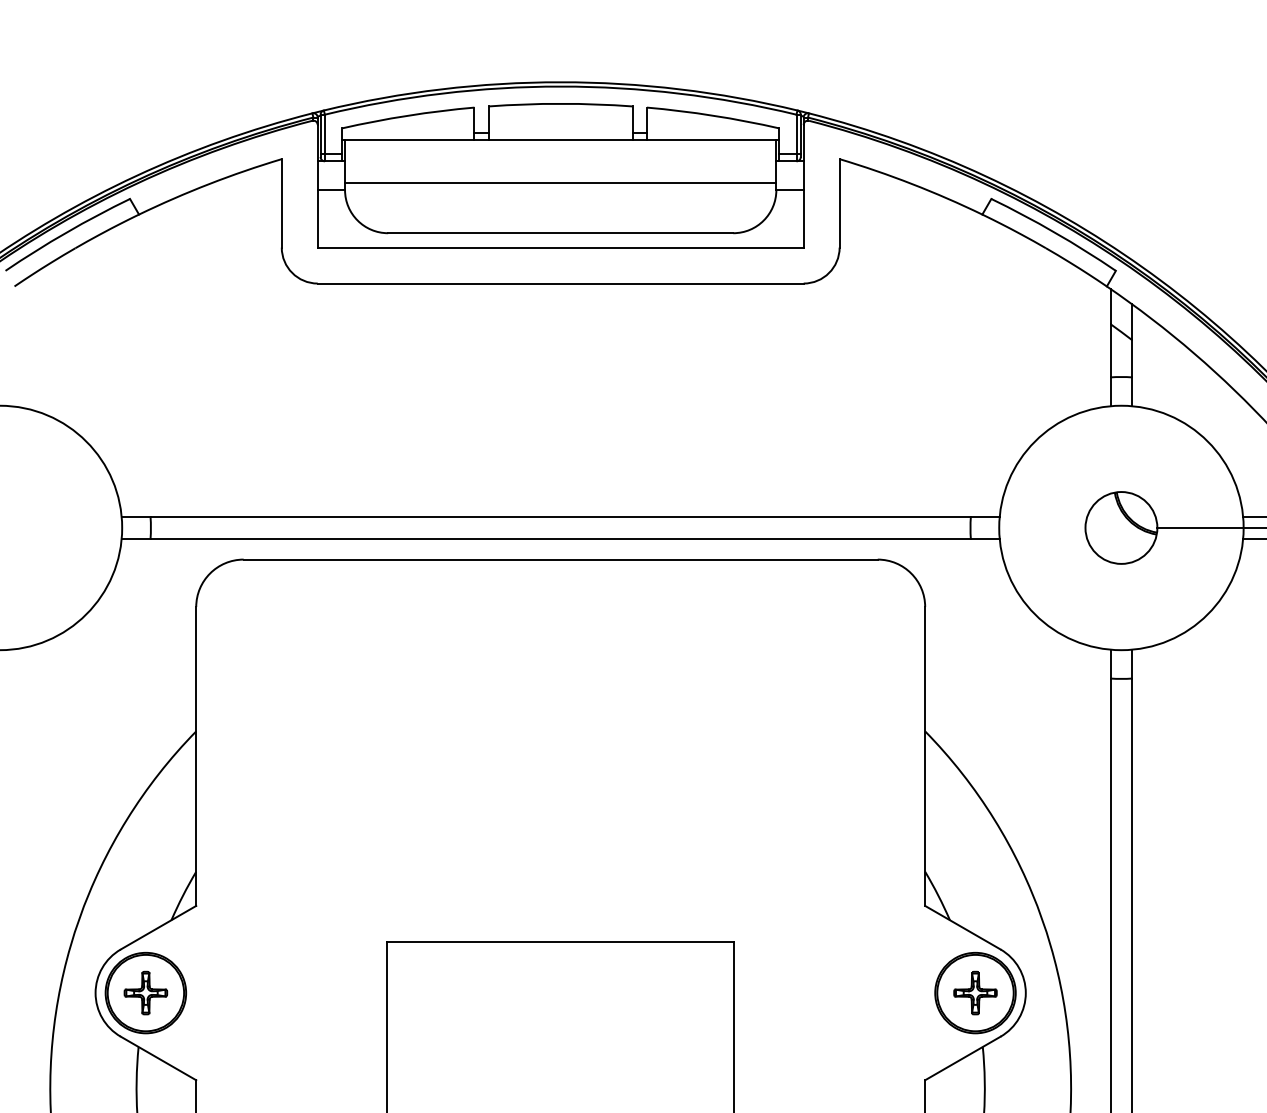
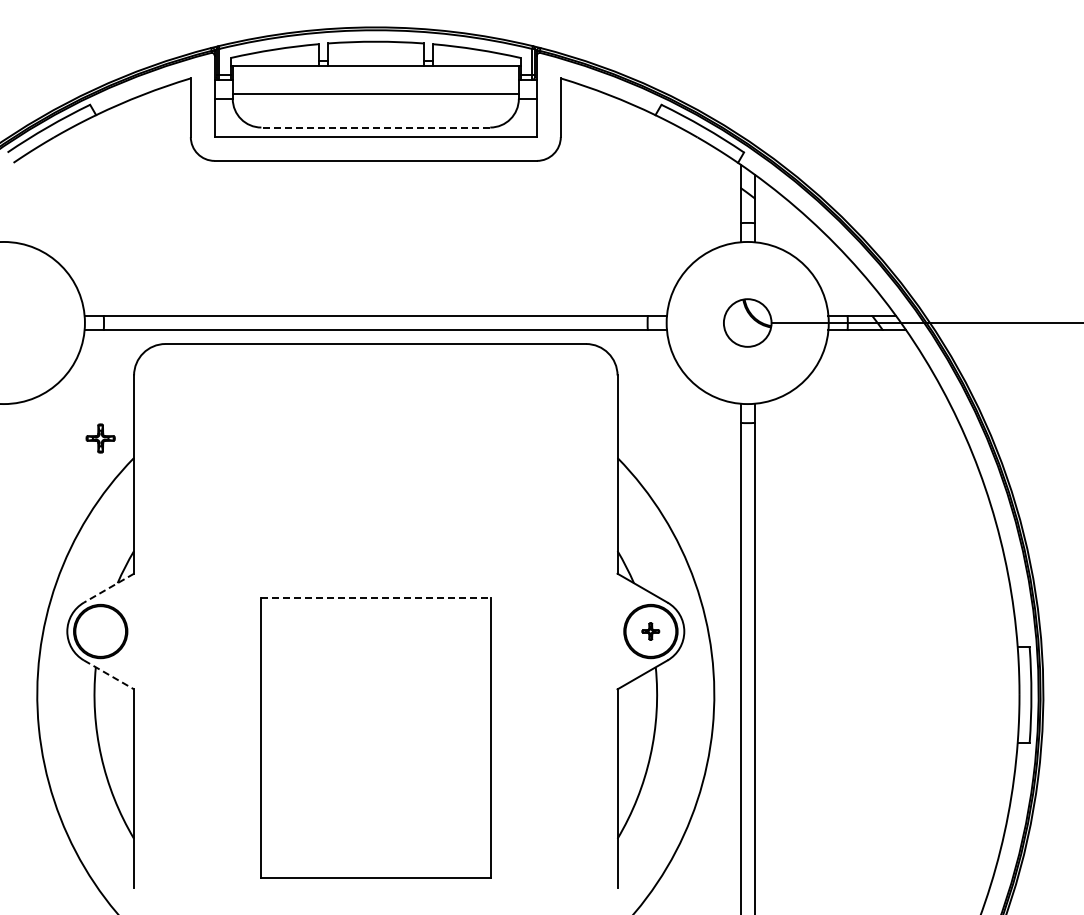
line: (560, 233) -> (375, 127), solid -> dashed
line: (159, 928) -> (109, 588), solid -> dashed
line: (560, 941) -> (375, 597), solid -> dashed
part: (145, 993) -> (100, 438), moved
part: (974, 993) -> (650, 631), size x0.6
line: (159, 1057) -> (109, 674), solid -> dashed

